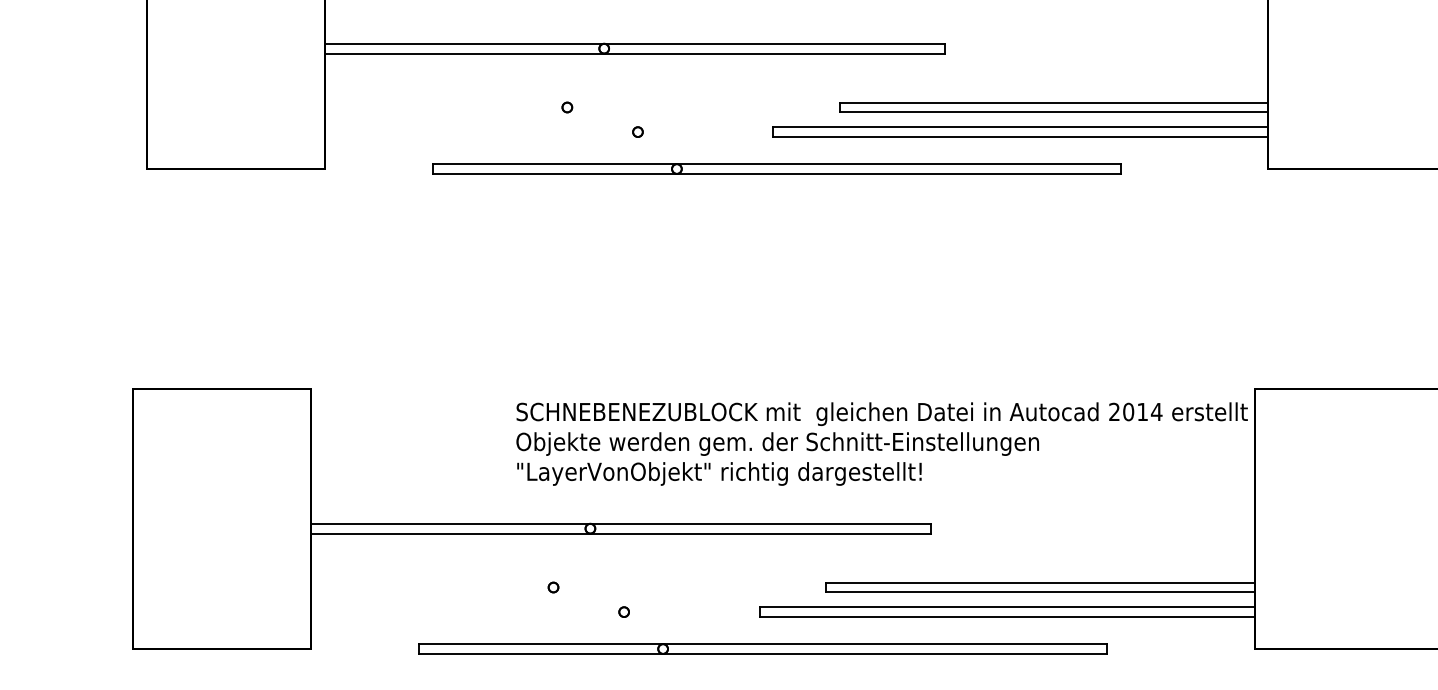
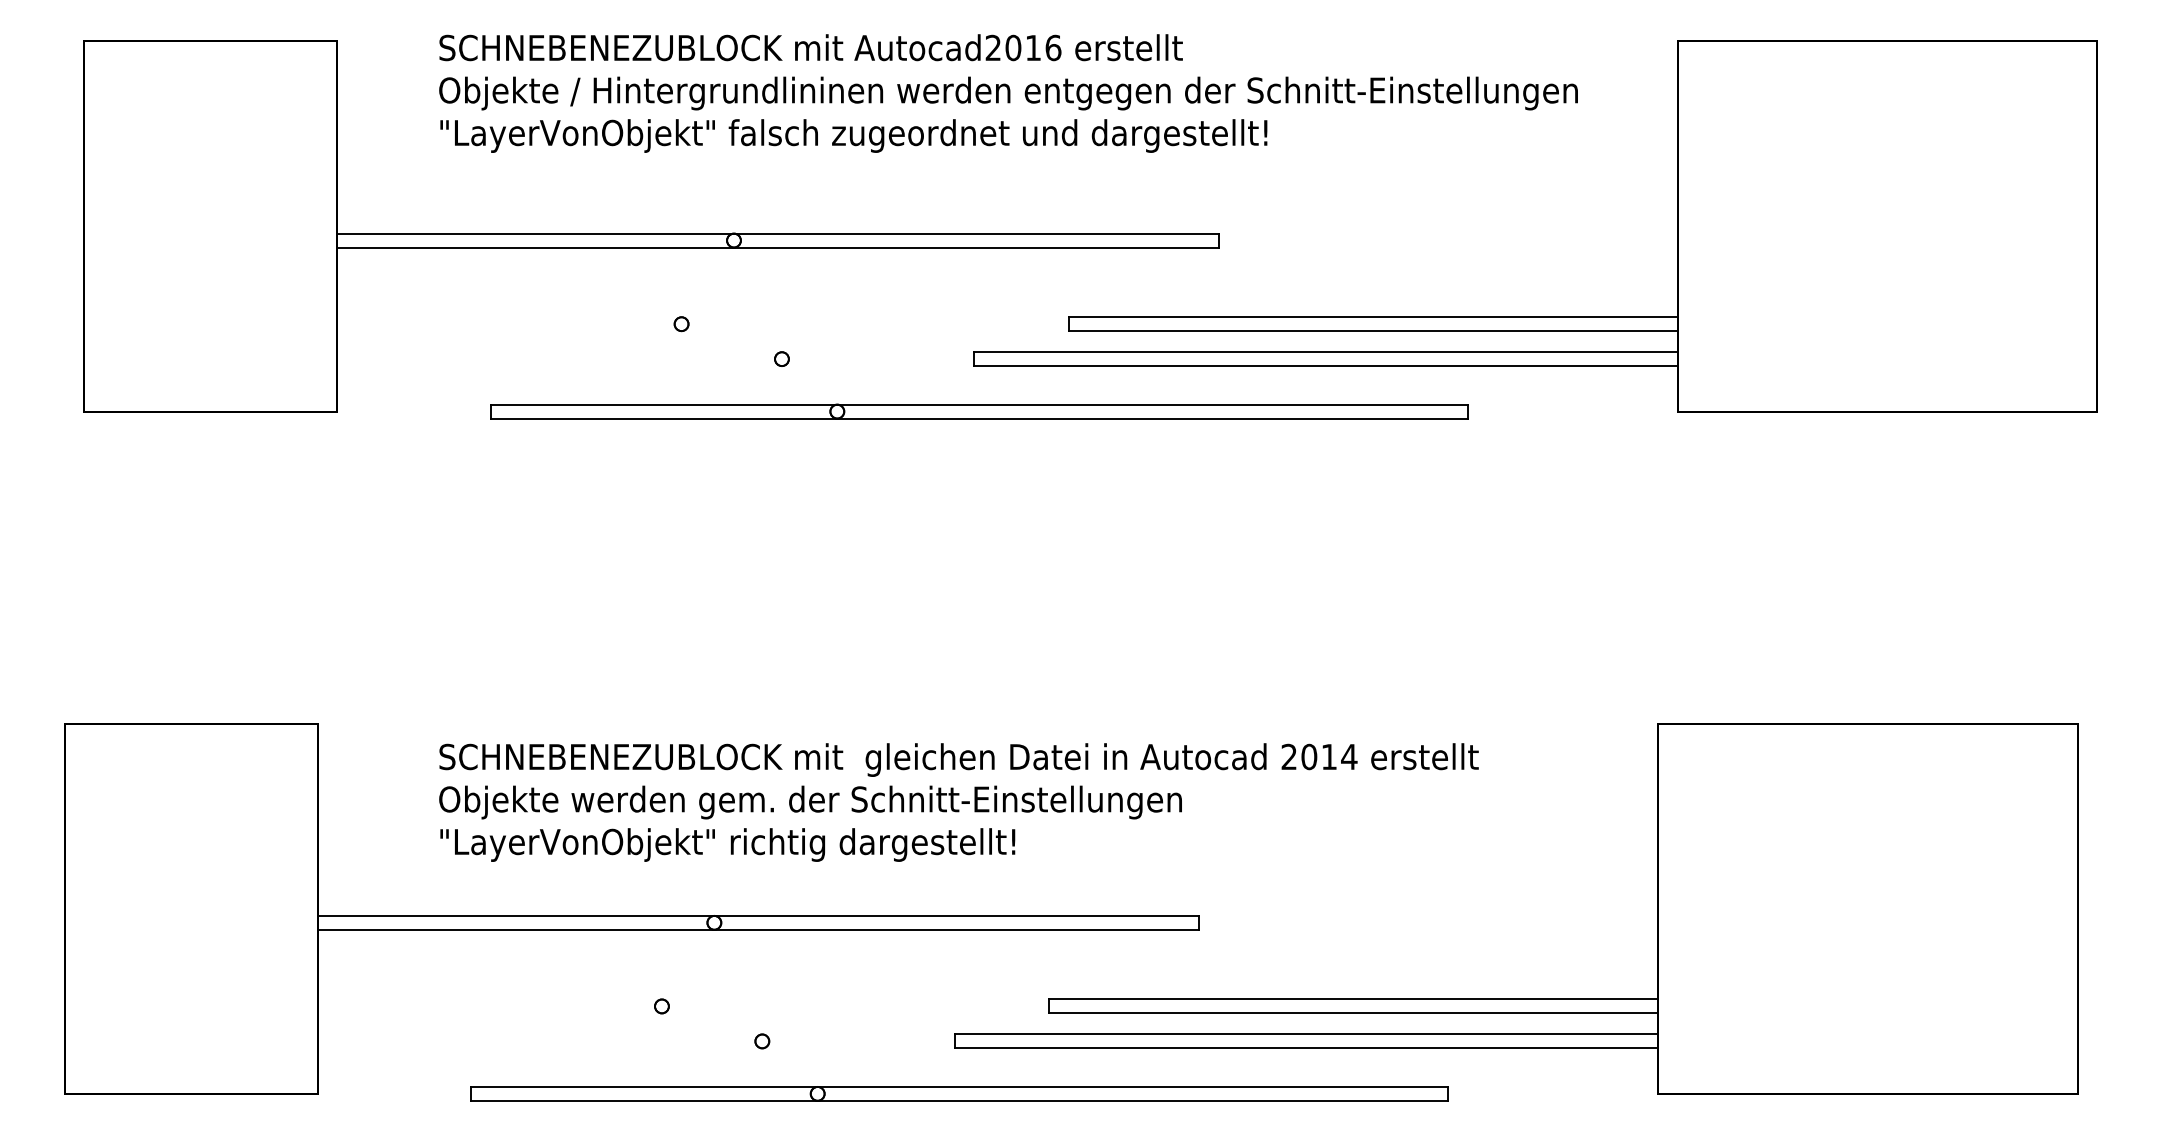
text: (881, 444) -> (958, 802), moved

